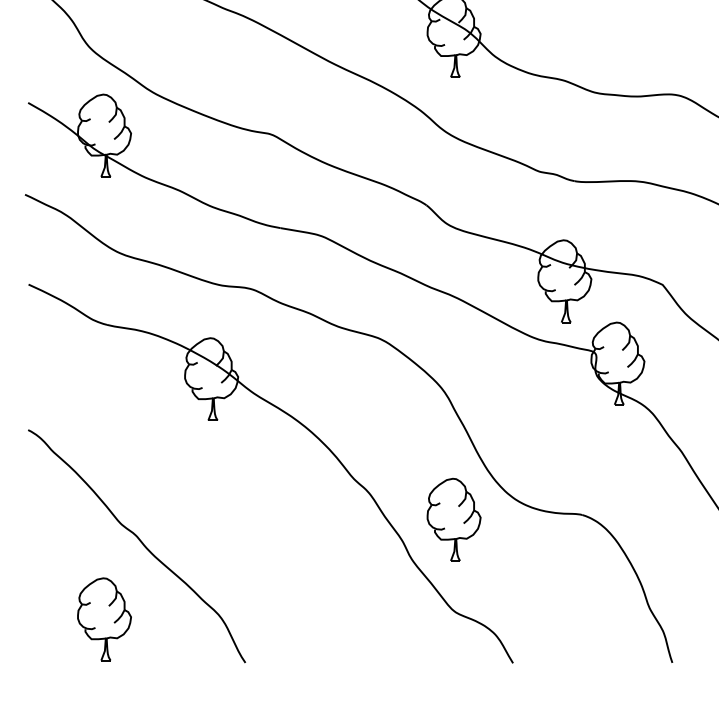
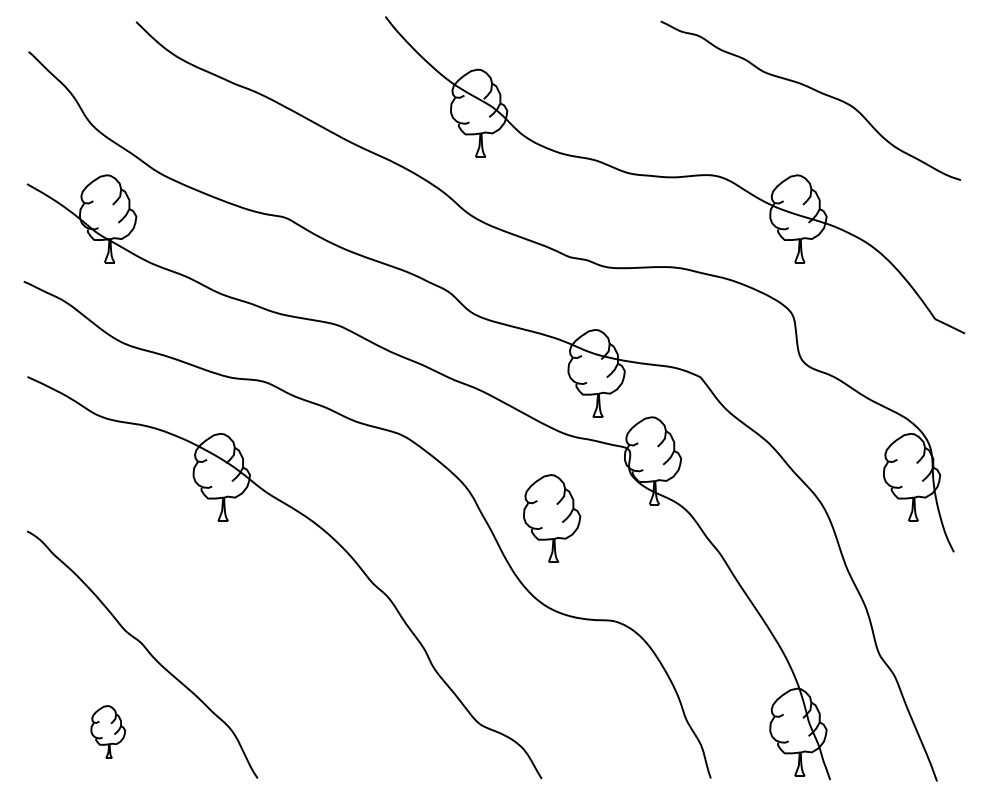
part: (454, 519) -> (552, 518), moved
part: (104, 618) -> (108, 731), size x0.6

